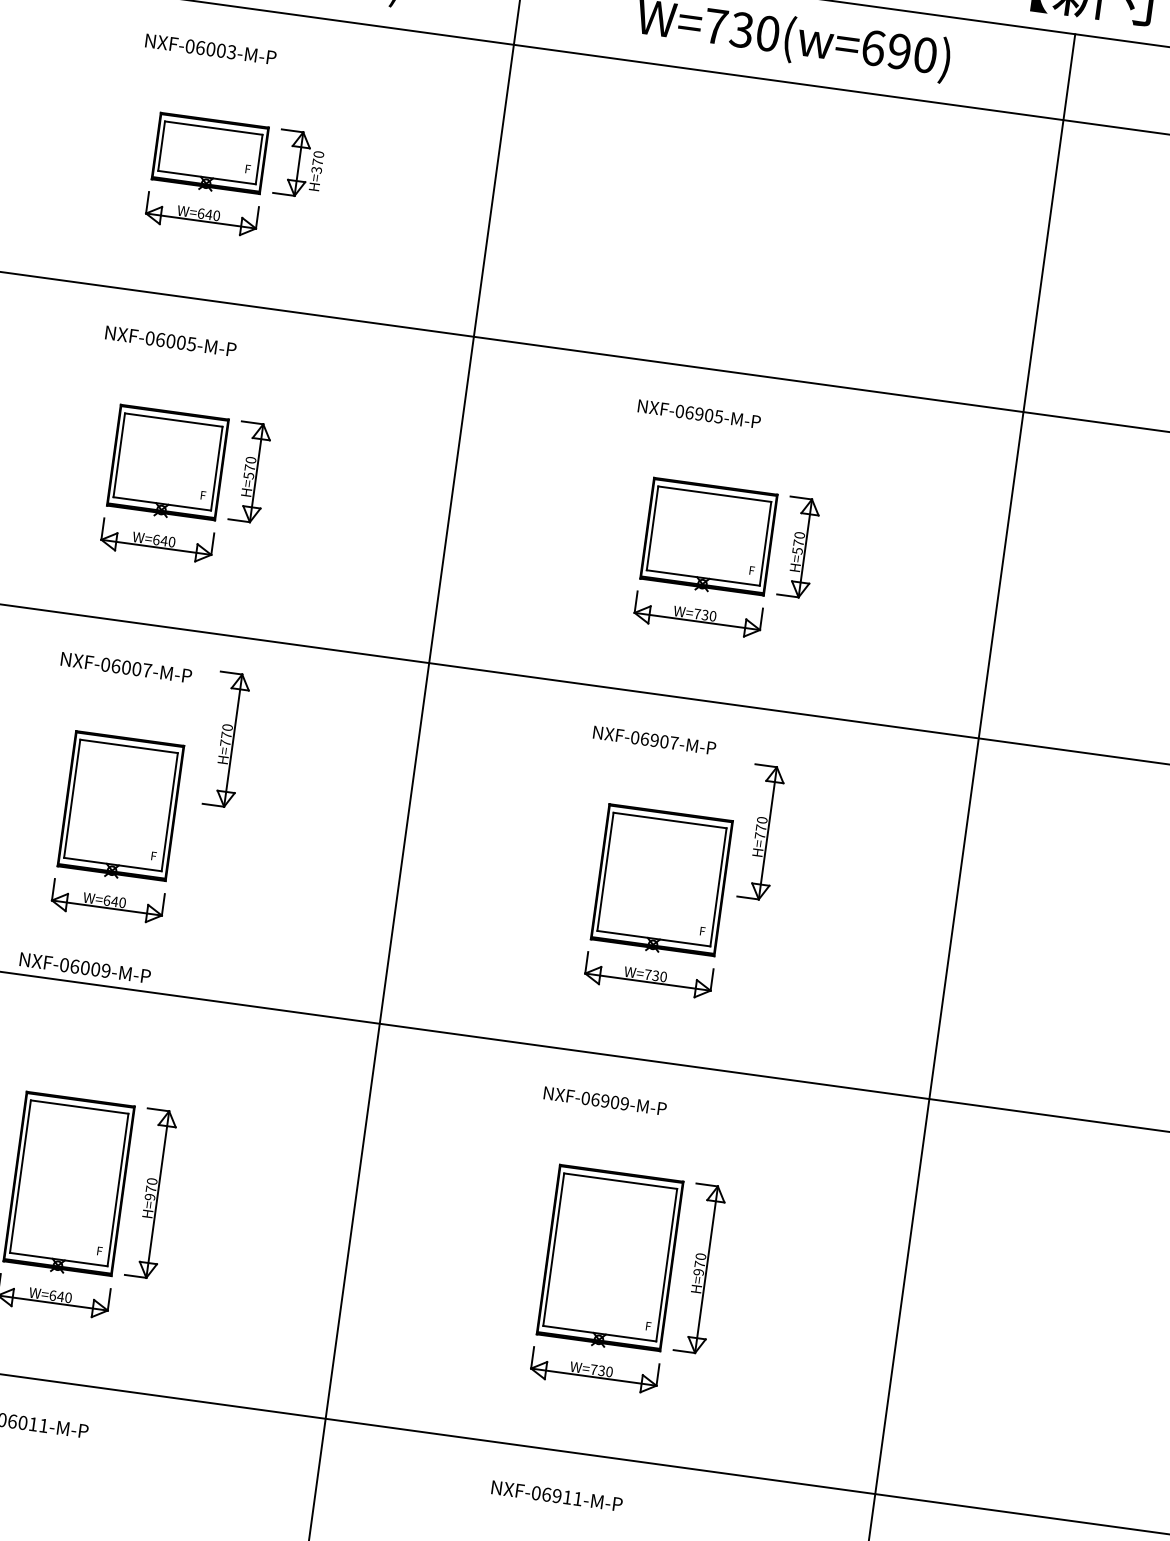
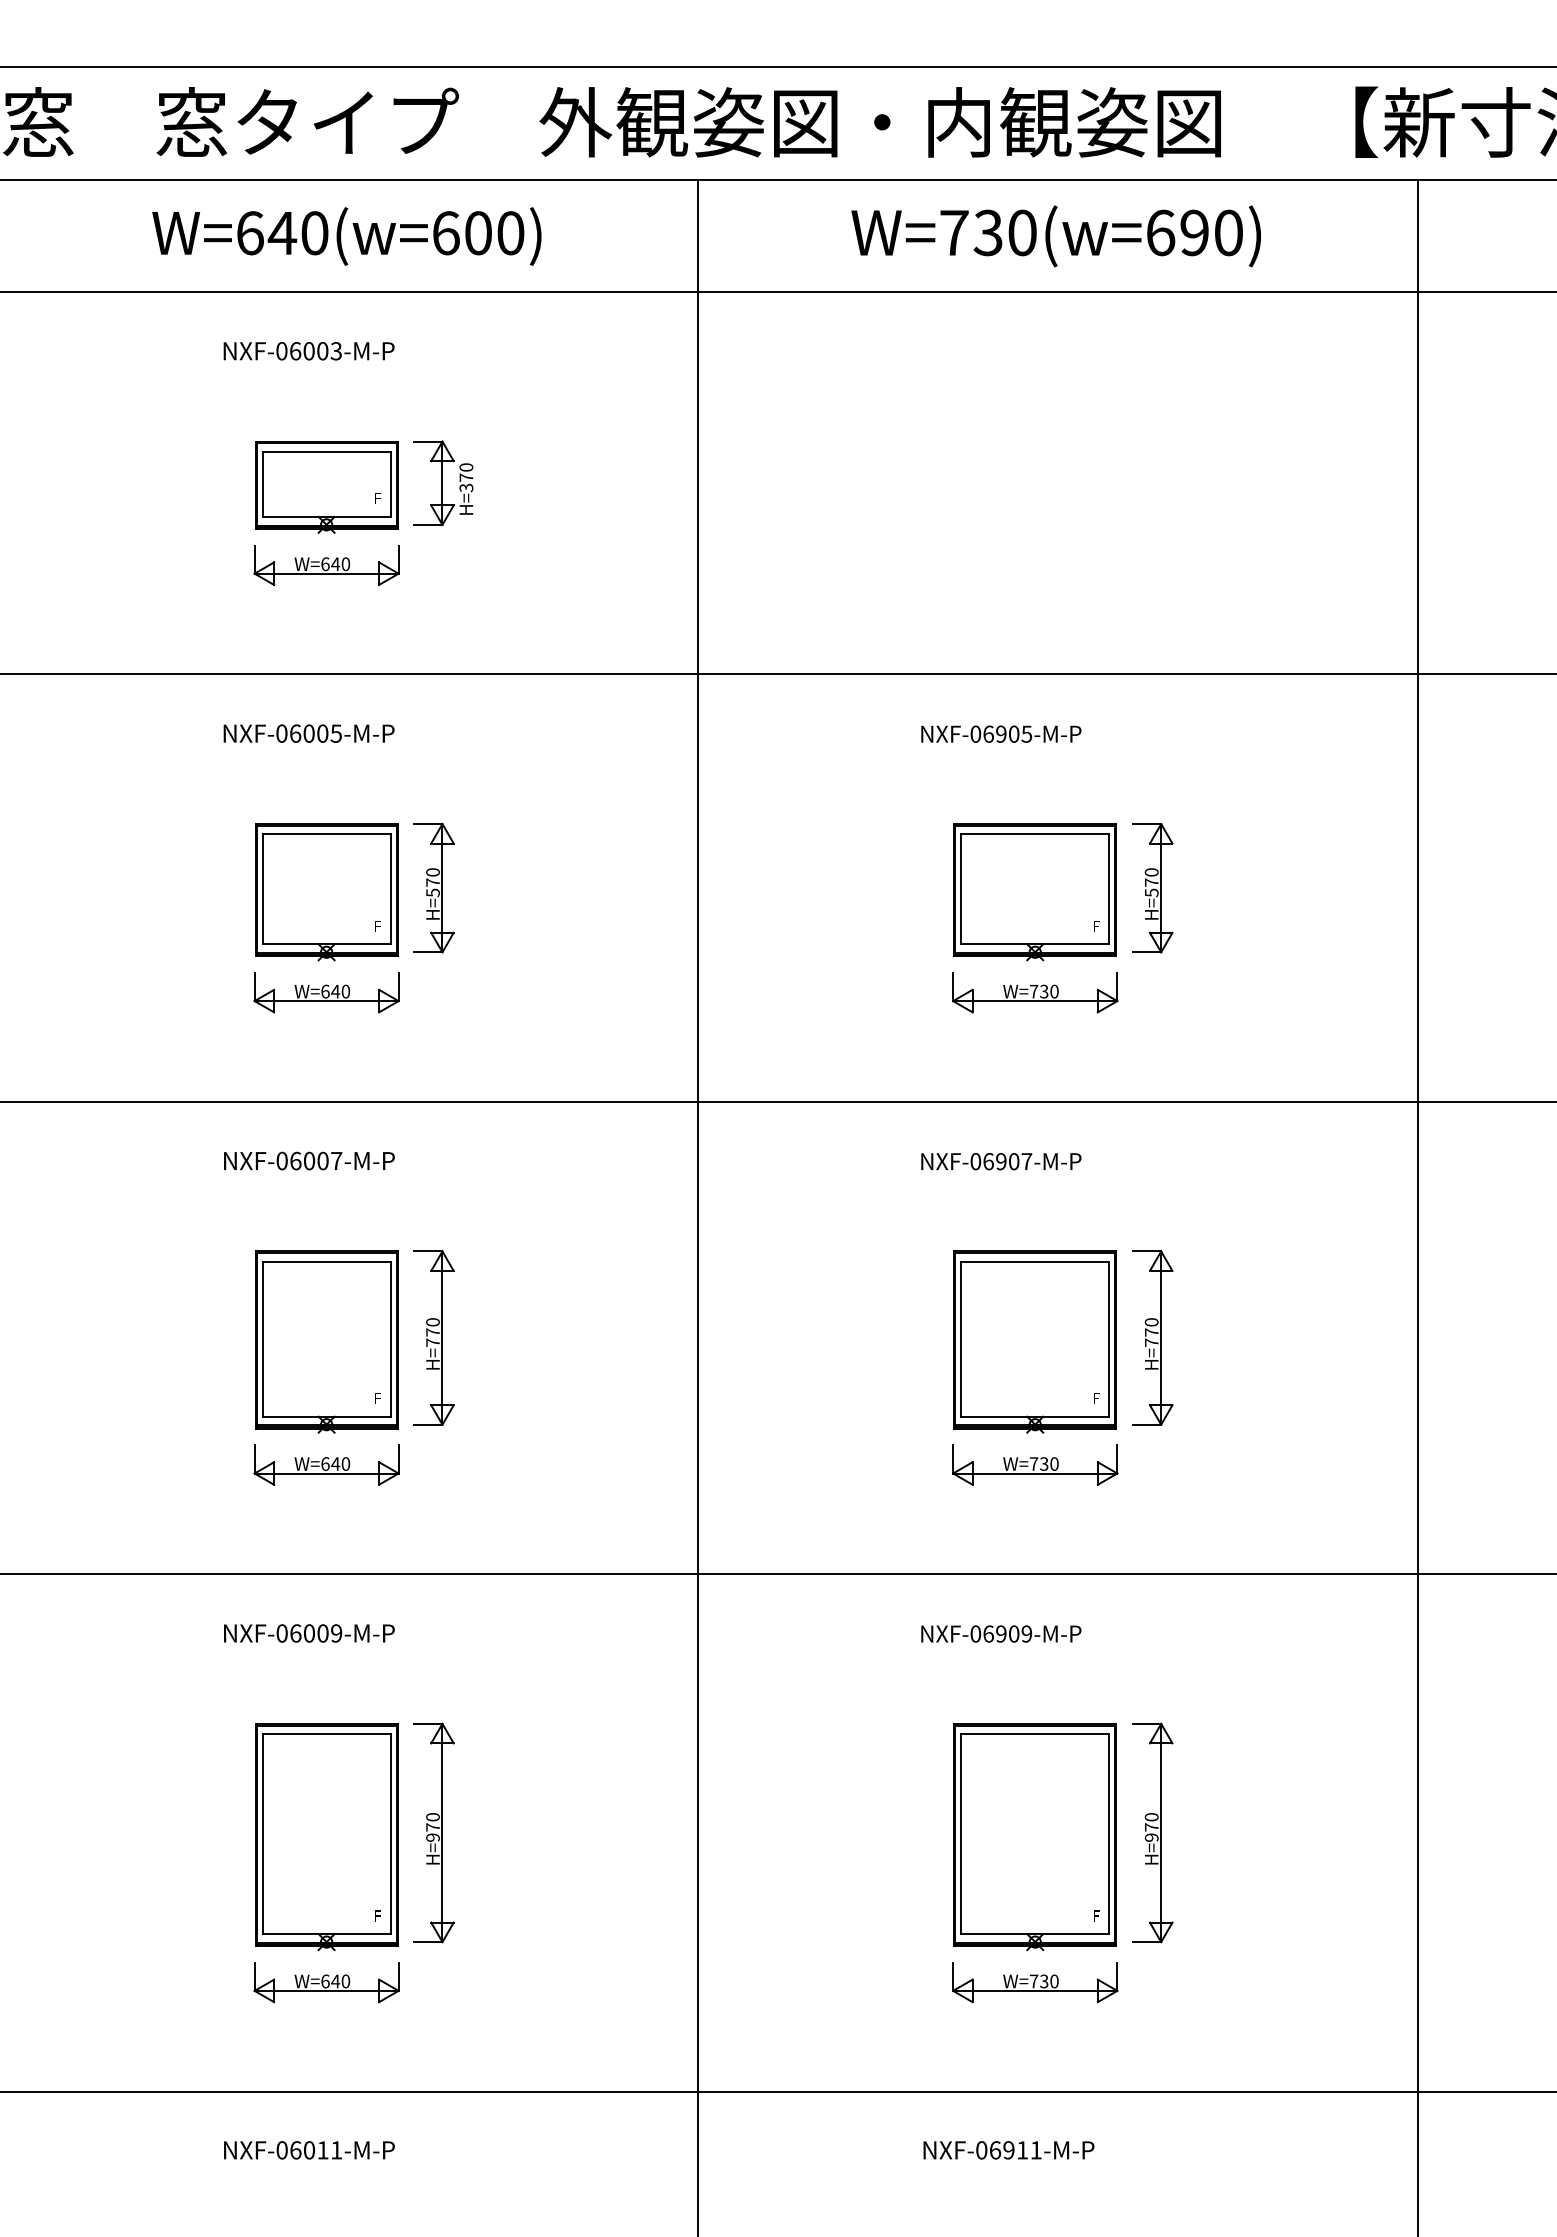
part: (226, 739) -> (433, 1337), moved
part: (761, 831) -> (1152, 1337), moved
text: (85, 968) -> (309, 1633), moved

